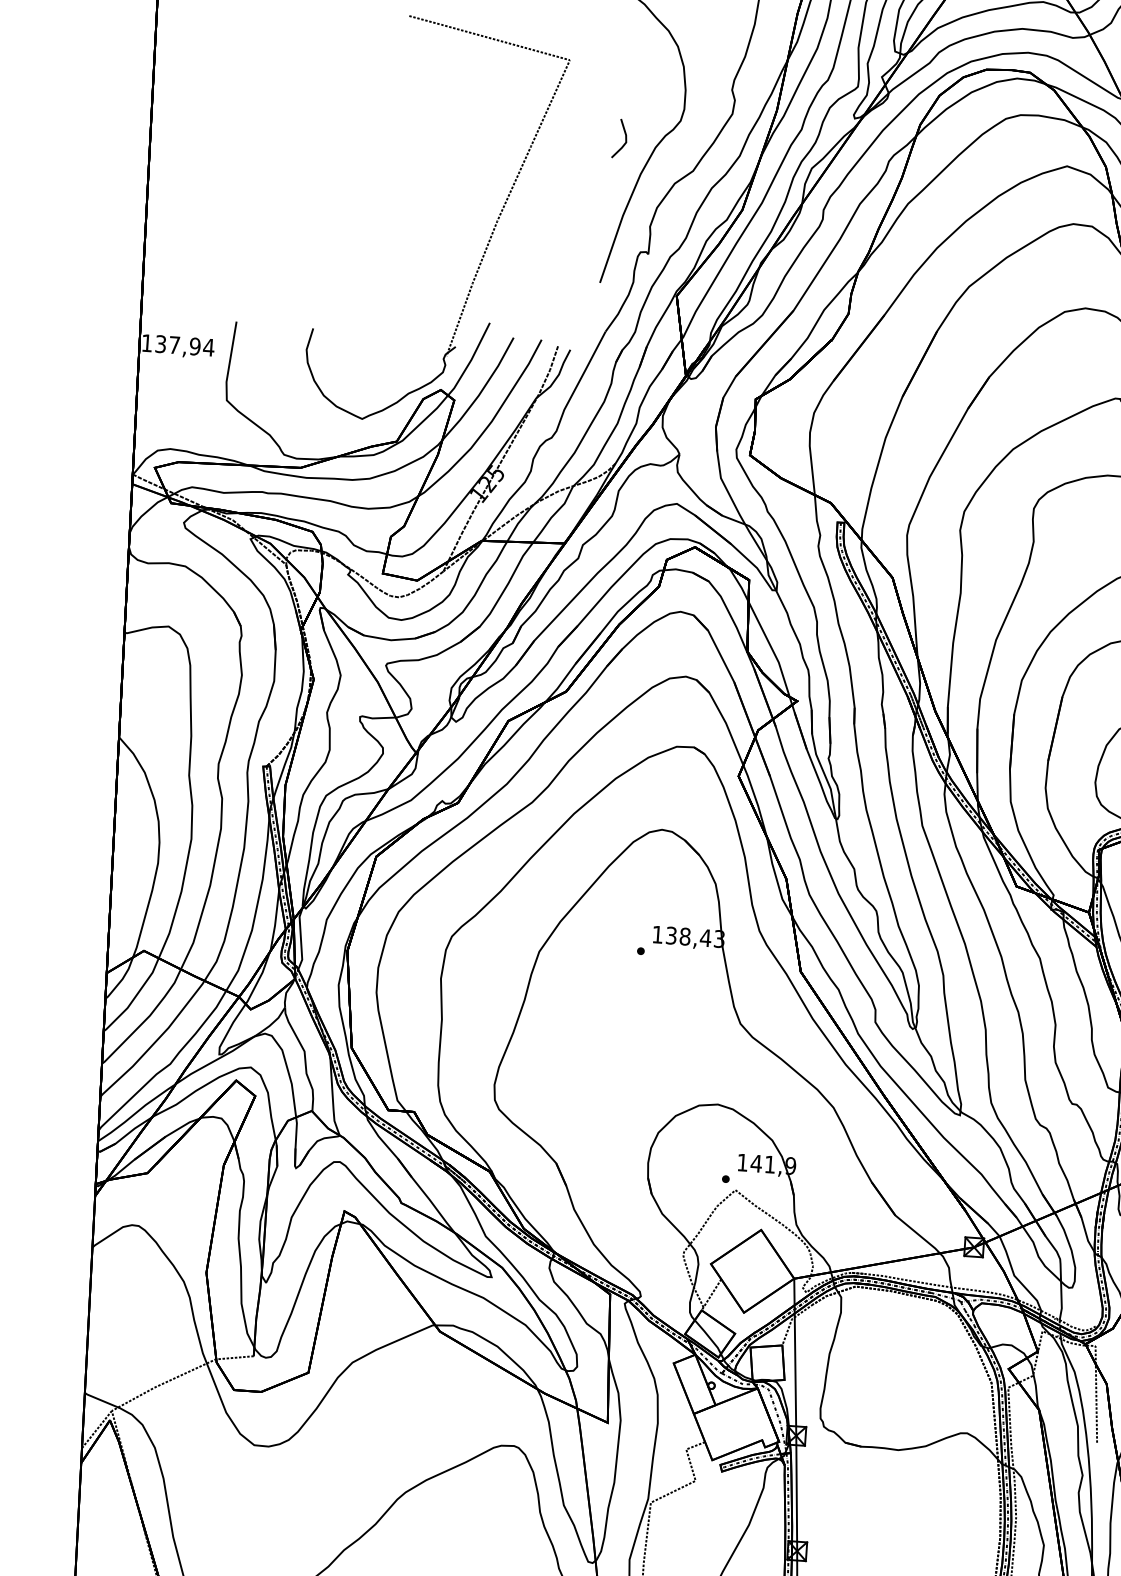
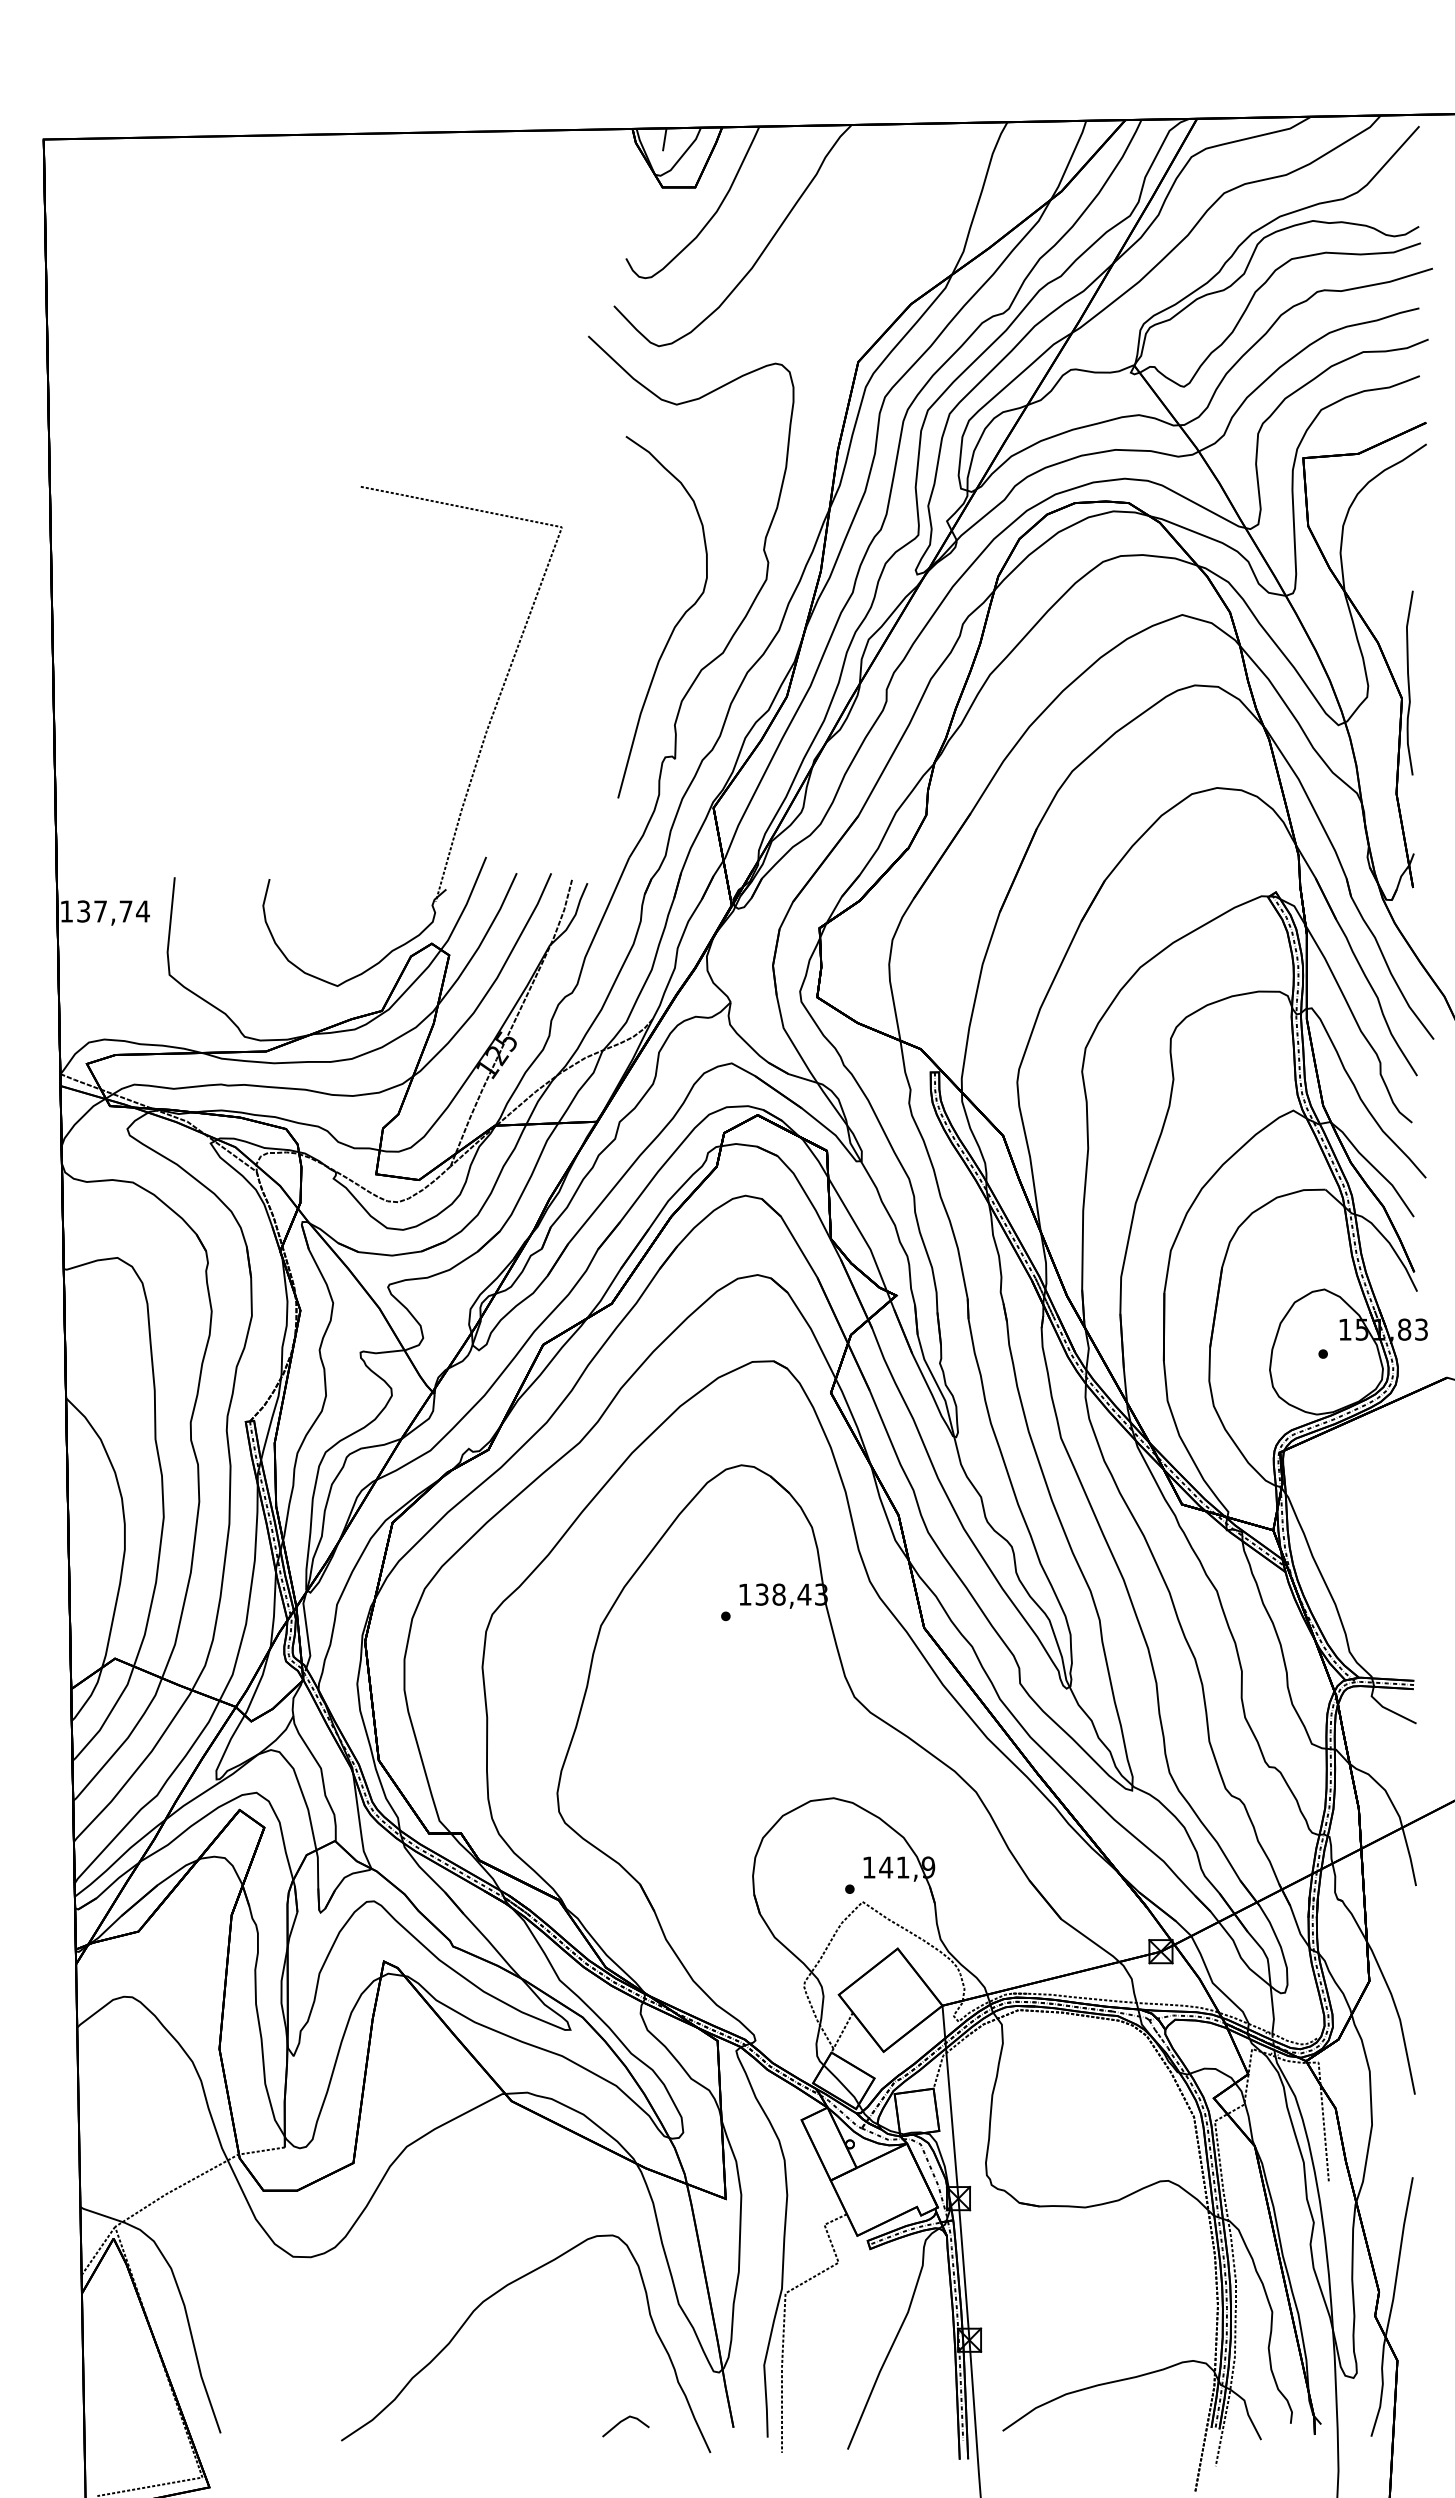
line: (625, 137) -> (636, 617), removed
text: (194, 346) -> (125, 911), 137,94 -> 137,74

